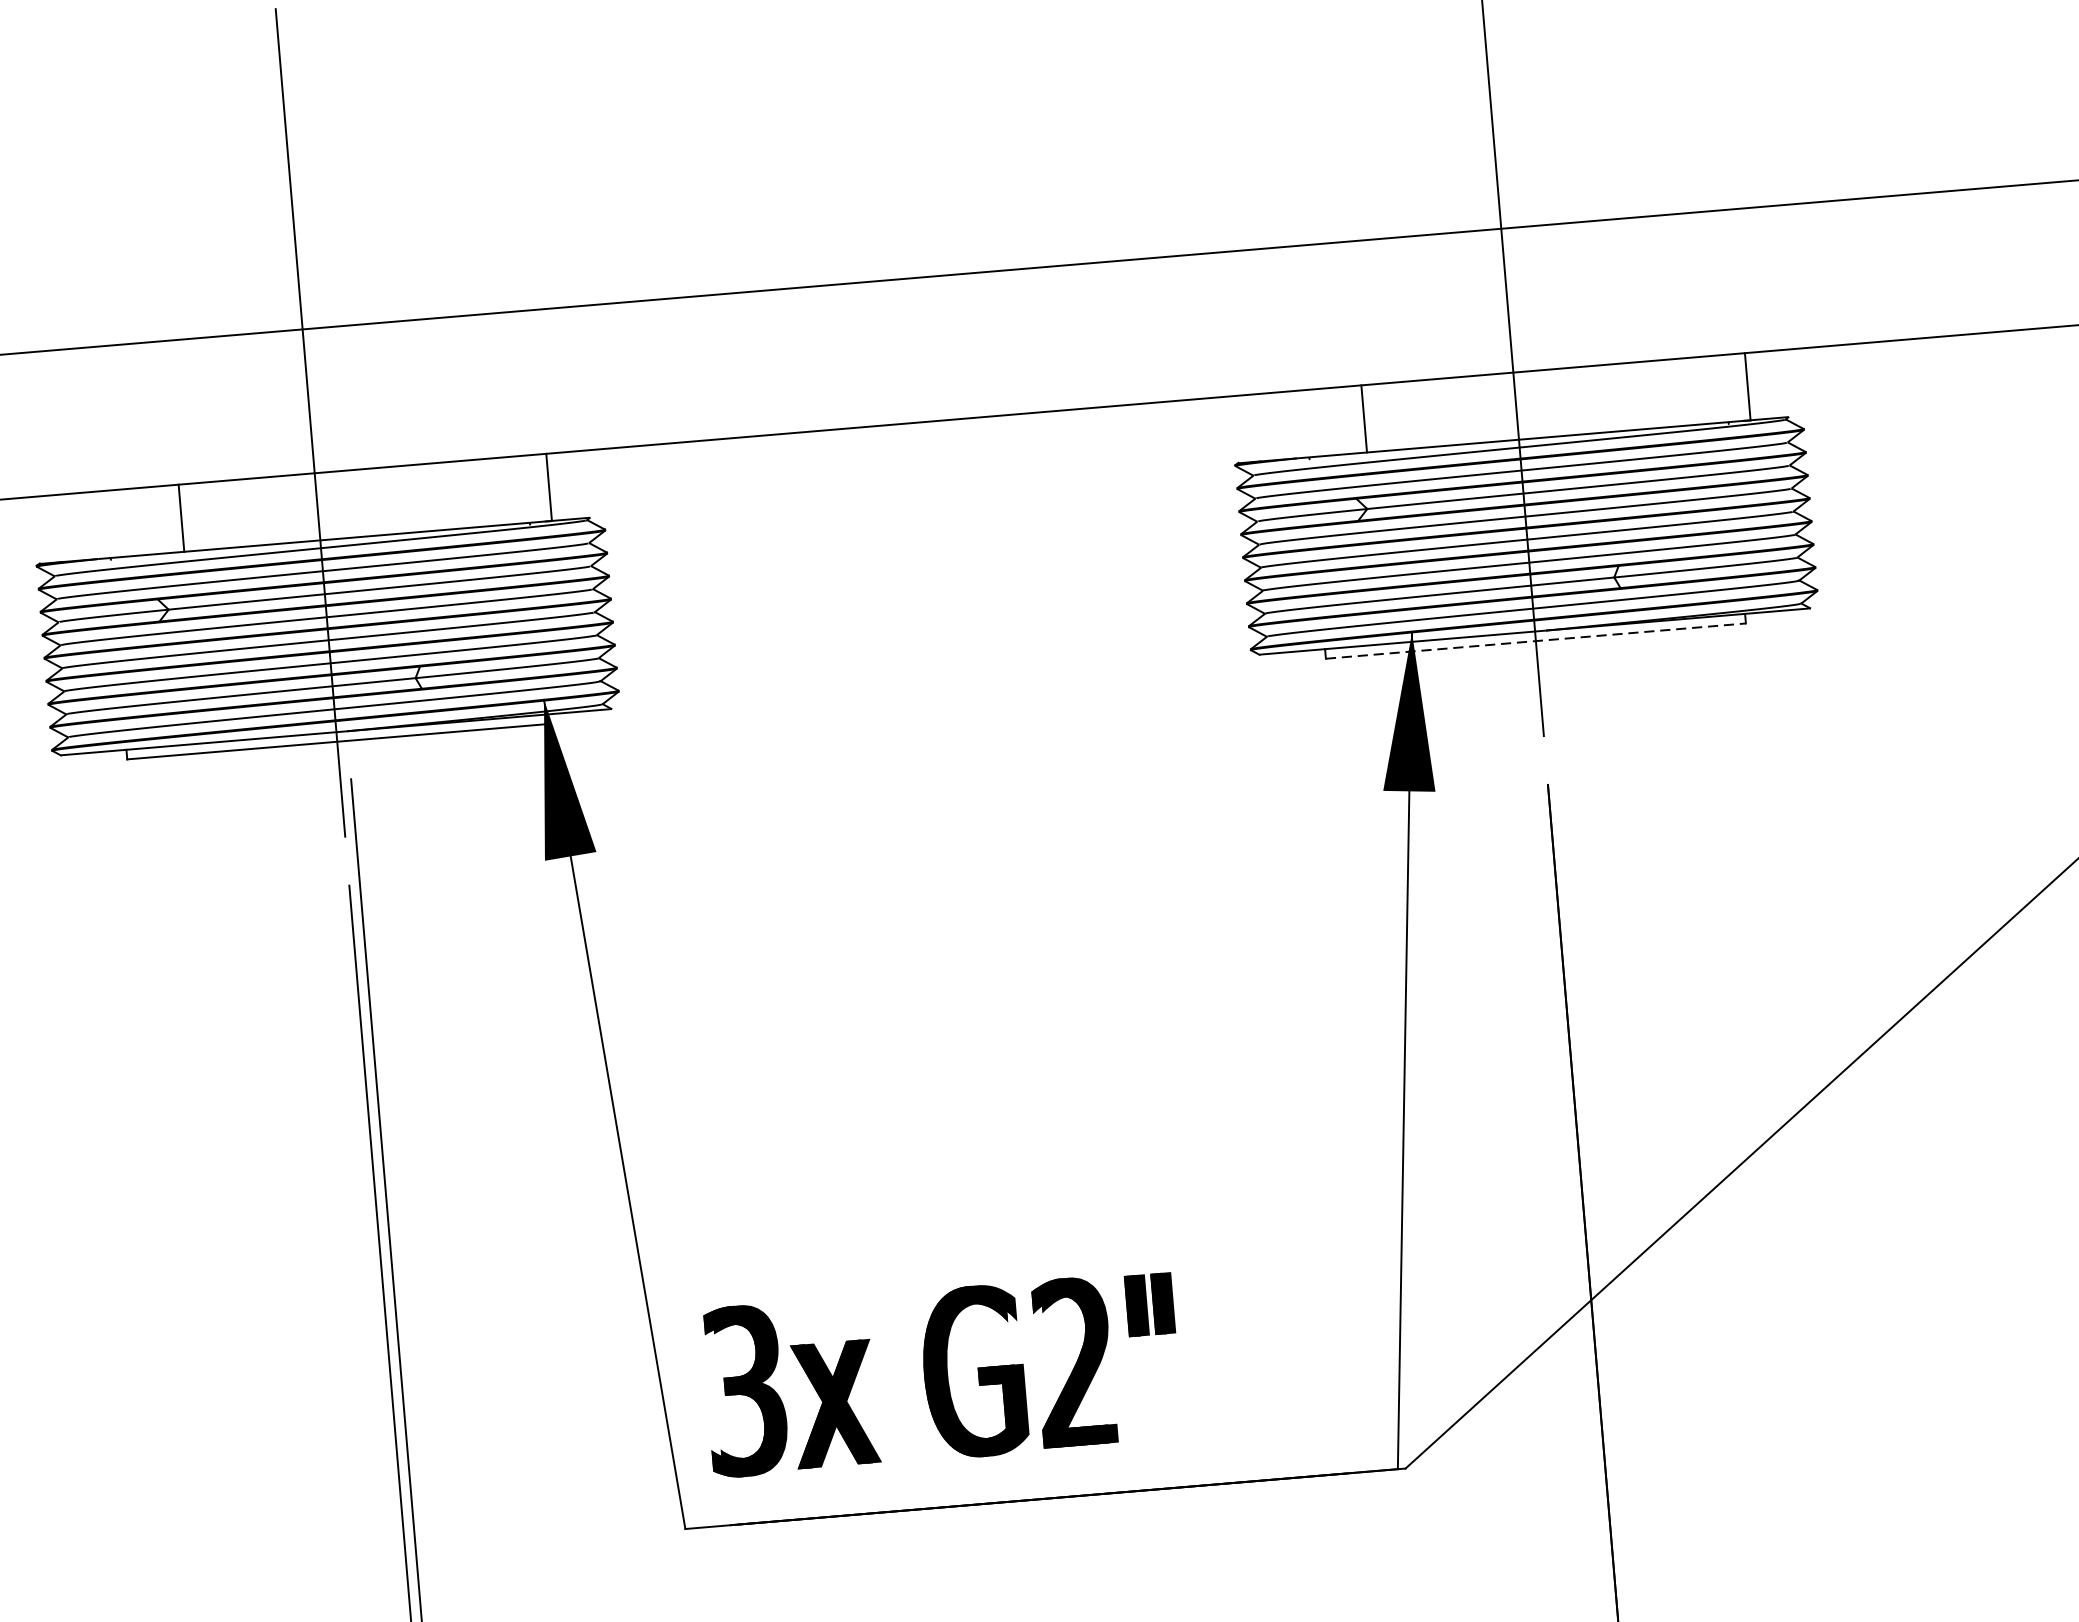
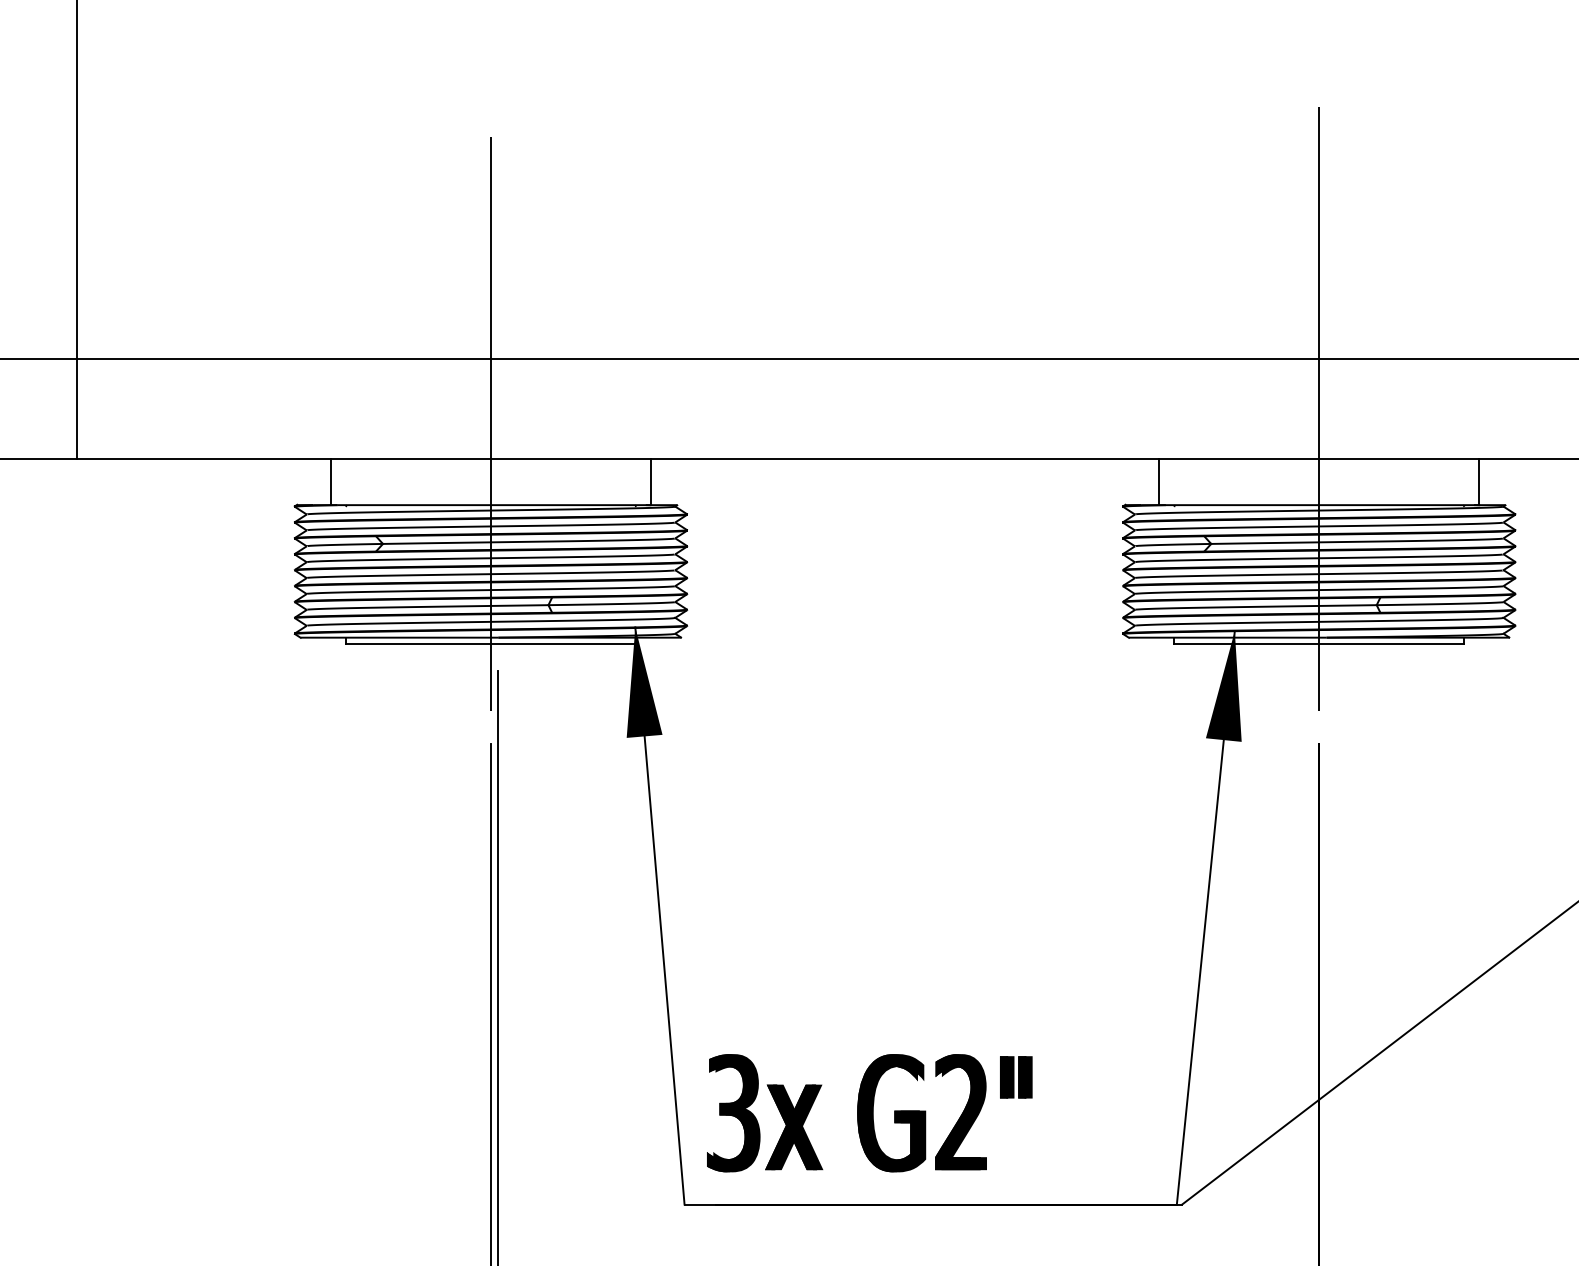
line: (1364, 418) -> (1159, 481), moved
line: (182, 517) -> (331, 481), moved
line: (1536, 641) -> (1319, 644), dashed -> solid

